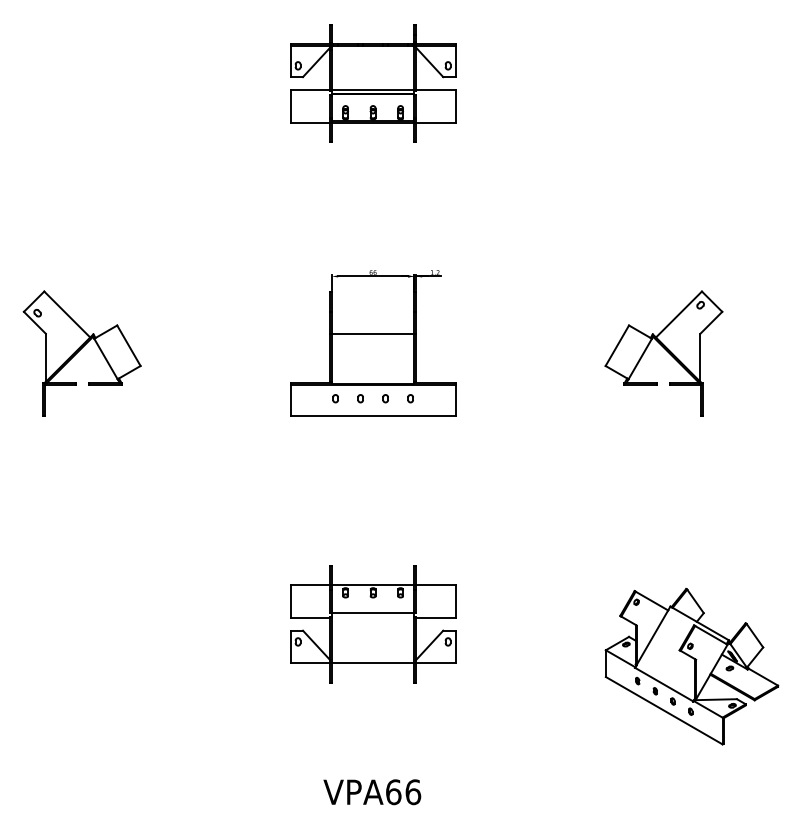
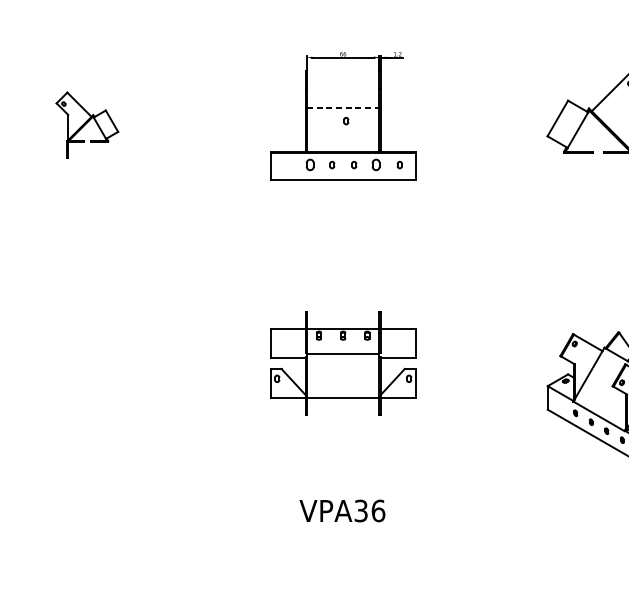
line: (373, 334) -> (343, 108), solid -> dashed
part: (376, 348) -> (346, 120), added
part: (81, 353) -> (86, 125), size x0.6
part: (335, 398) -> (310, 164), size x1.6
part: (410, 398) -> (376, 164), size x1.6
part: (437, 398) -> (399, 164), added
text: (393, 792) -> (361, 511), VPA66 -> VPA36

